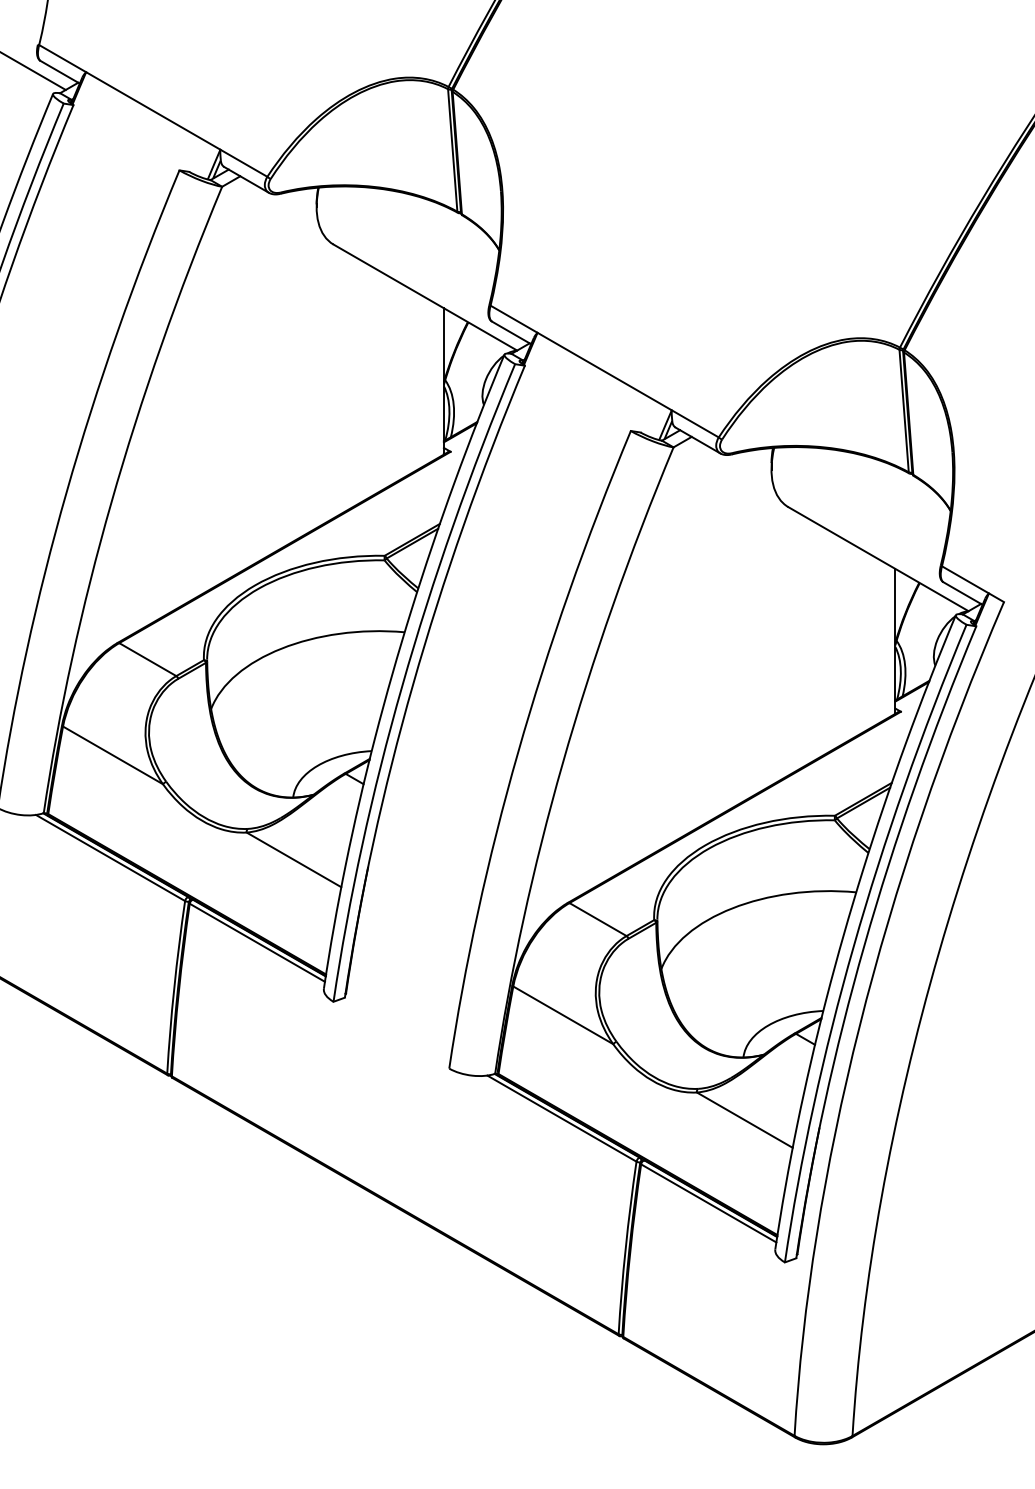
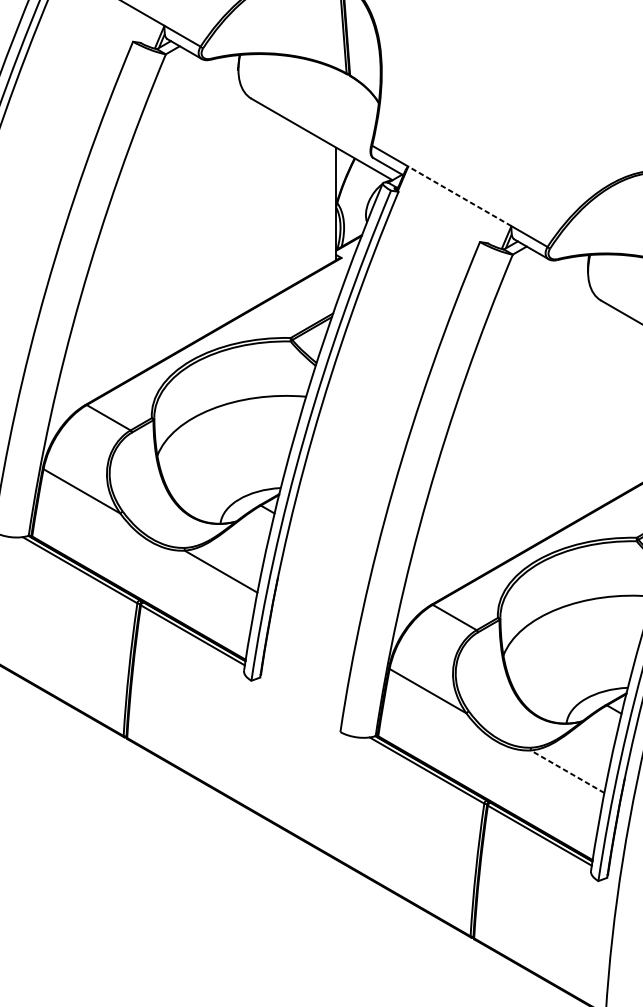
line: (604, 371) -> (459, 196), solid -> dashed
line: (744, 1119) -> (567, 771), solid -> dashed

